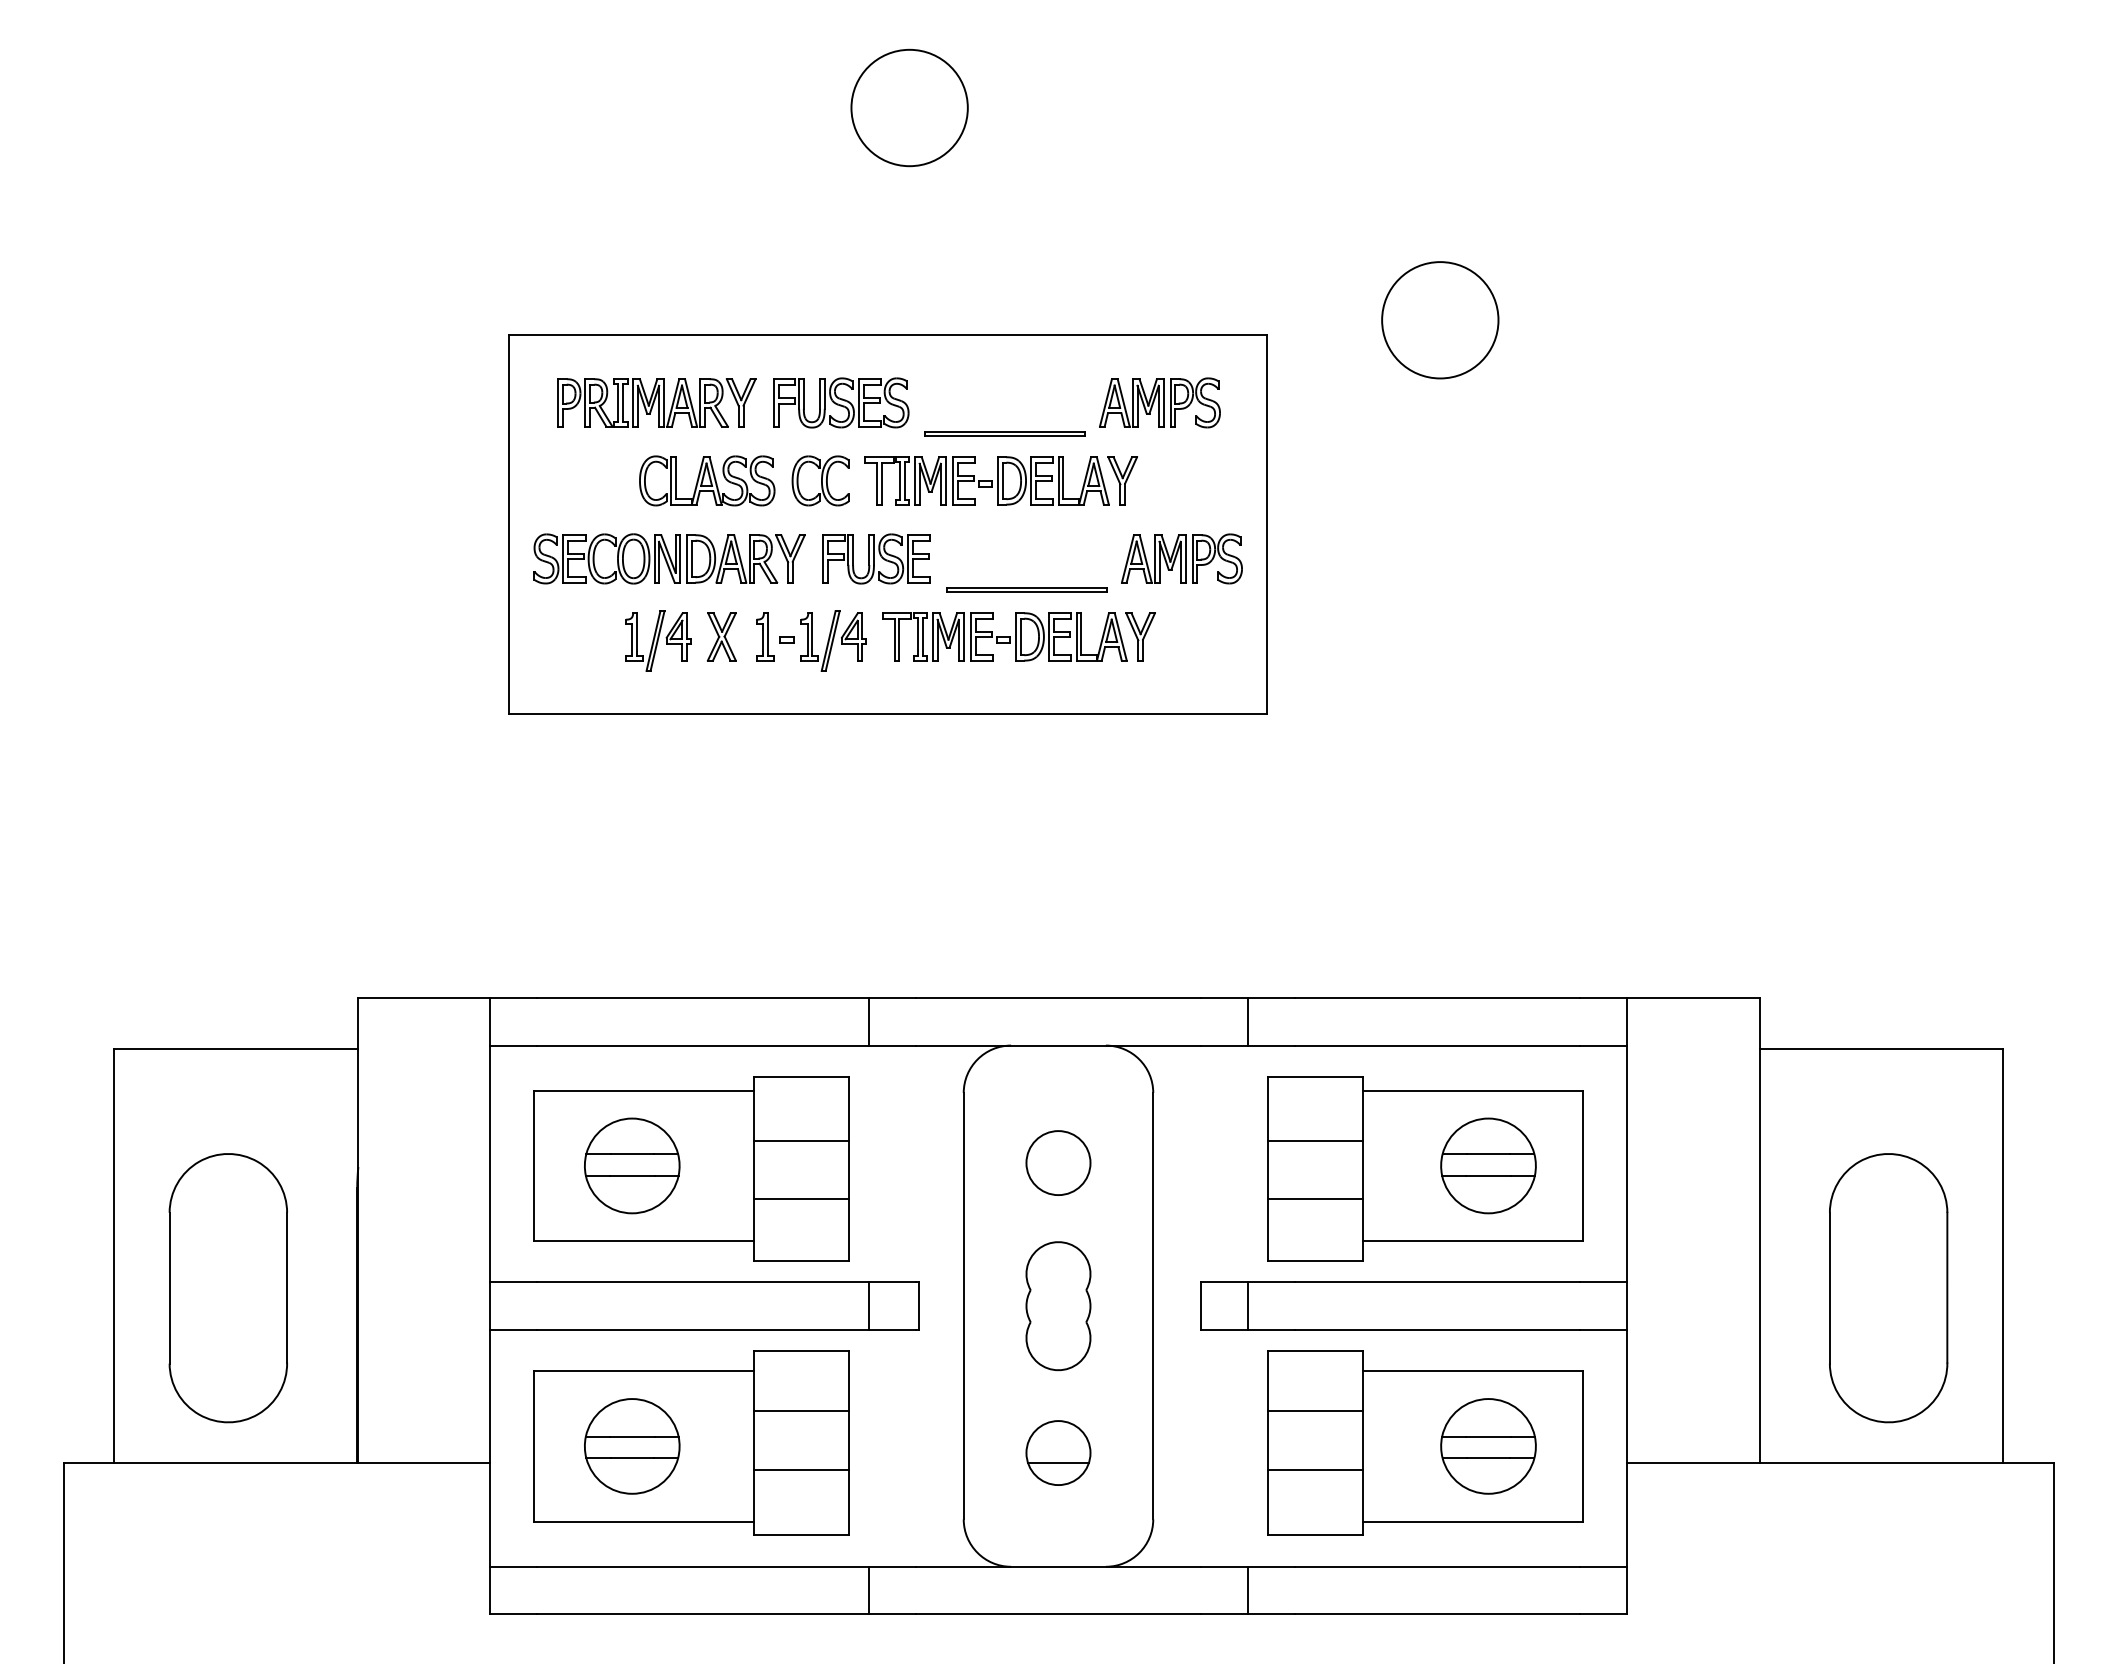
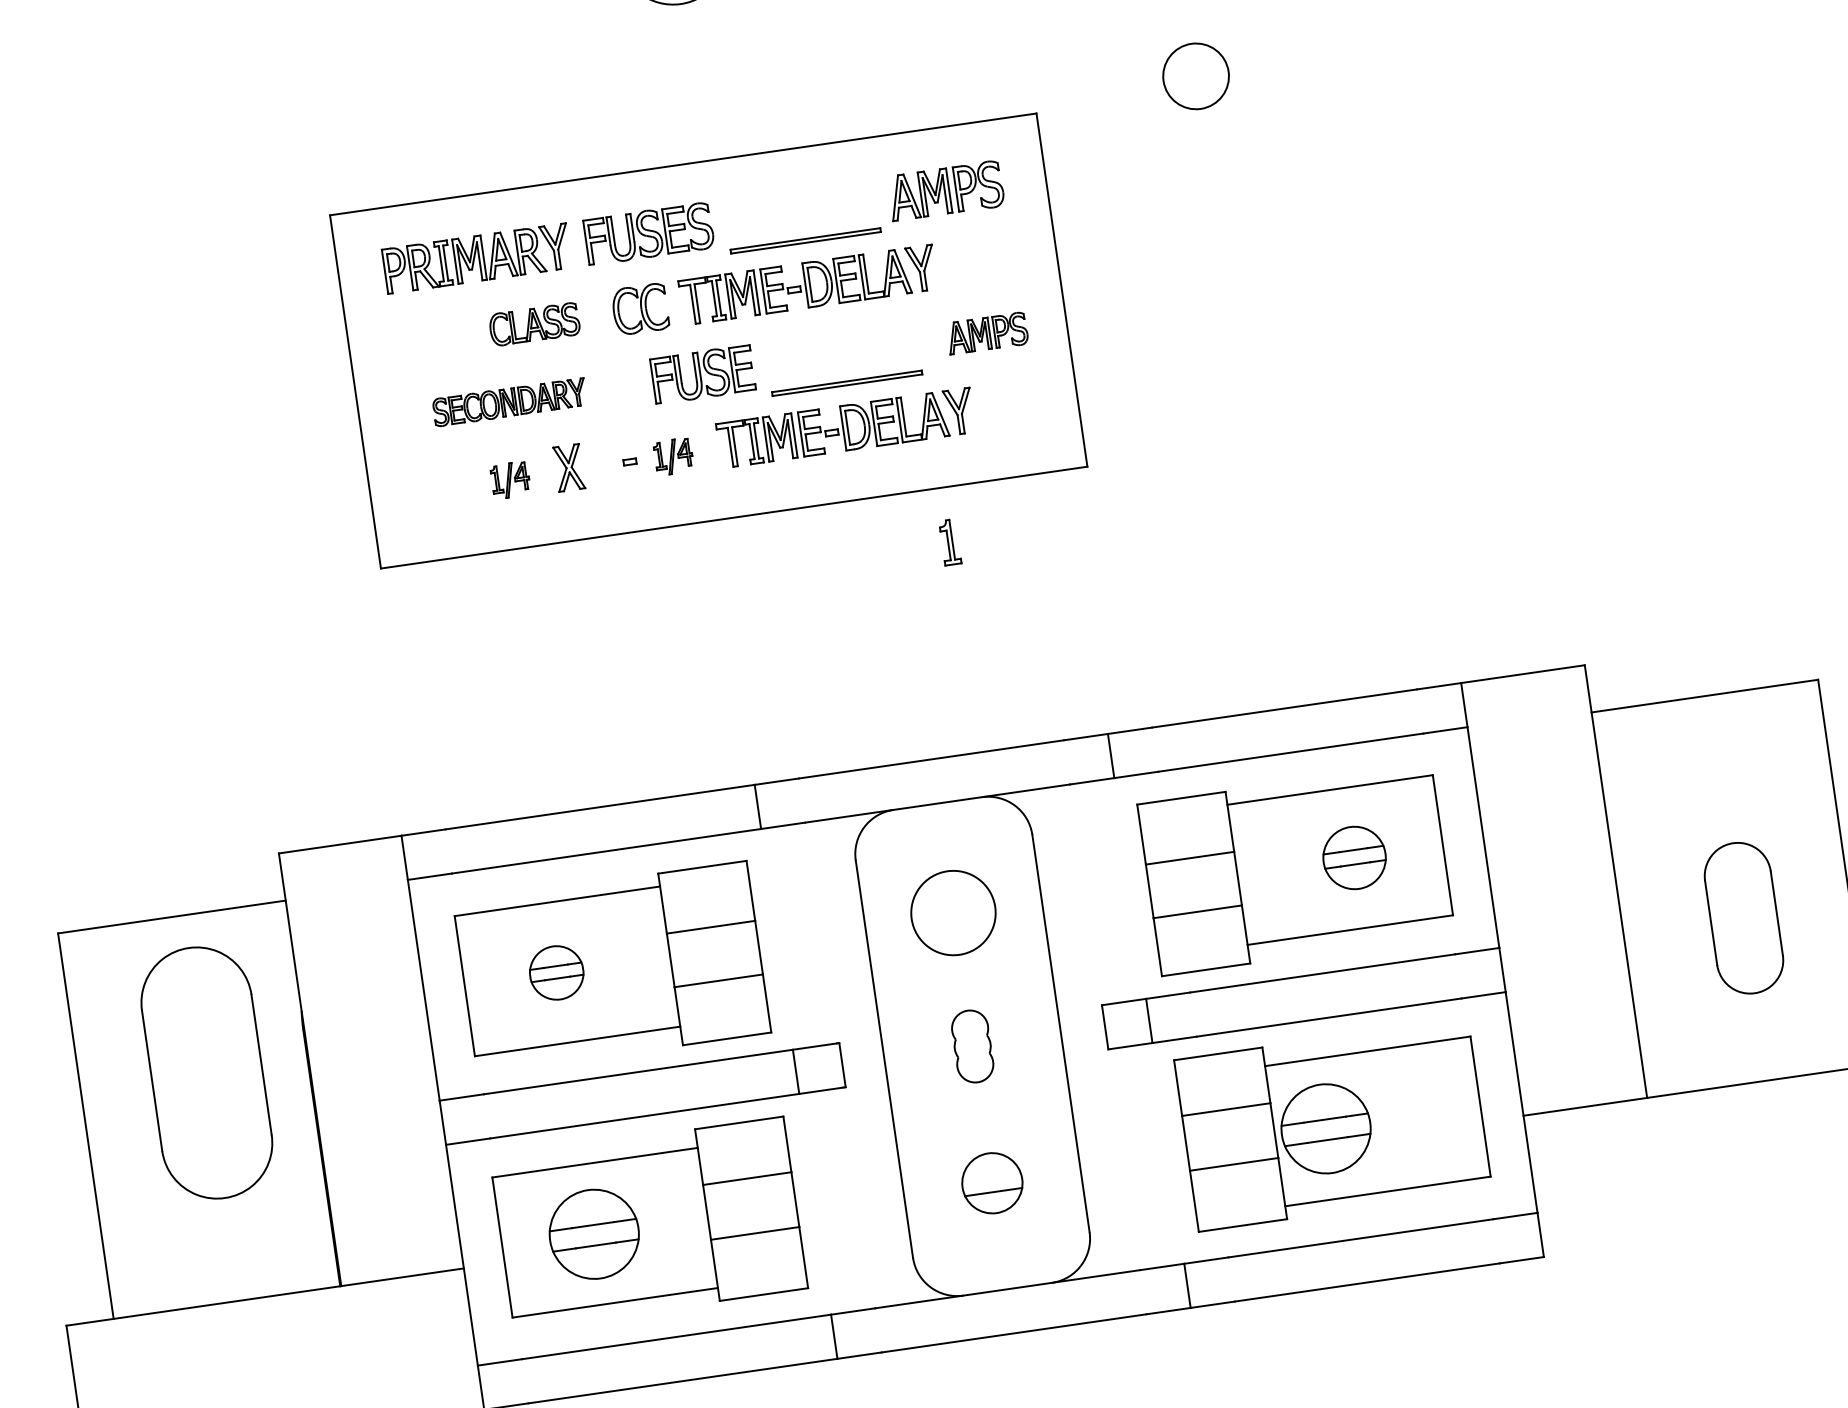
circle: (1440, 320) -> (1196, 76), size x0.6
part: (707, 480) -> (534, 324), size x0.7
part: (669, 558) -> (509, 401), size x0.6
part: (1181, 558) -> (986, 333), size x0.7
part: (765, 636) -> (950, 541), moved
part: (658, 640) -> (510, 479), size x0.6
part: (833, 640) -> (673, 456), size x0.6
circle: (1058, 1163) -> (953, 913), size x1.4
part: (632, 1165) -> (556, 972), size x0.6
part: (1488, 1165) -> (1354, 857), size x0.7
part: (227, 1288) -> (206, 1073), moved
part: (1888, 1288) -> (1743, 918), size x0.6
part: (1058, 1306) -> (972, 1046), size x0.6
part: (1488, 1446) -> (1326, 1128), moved

